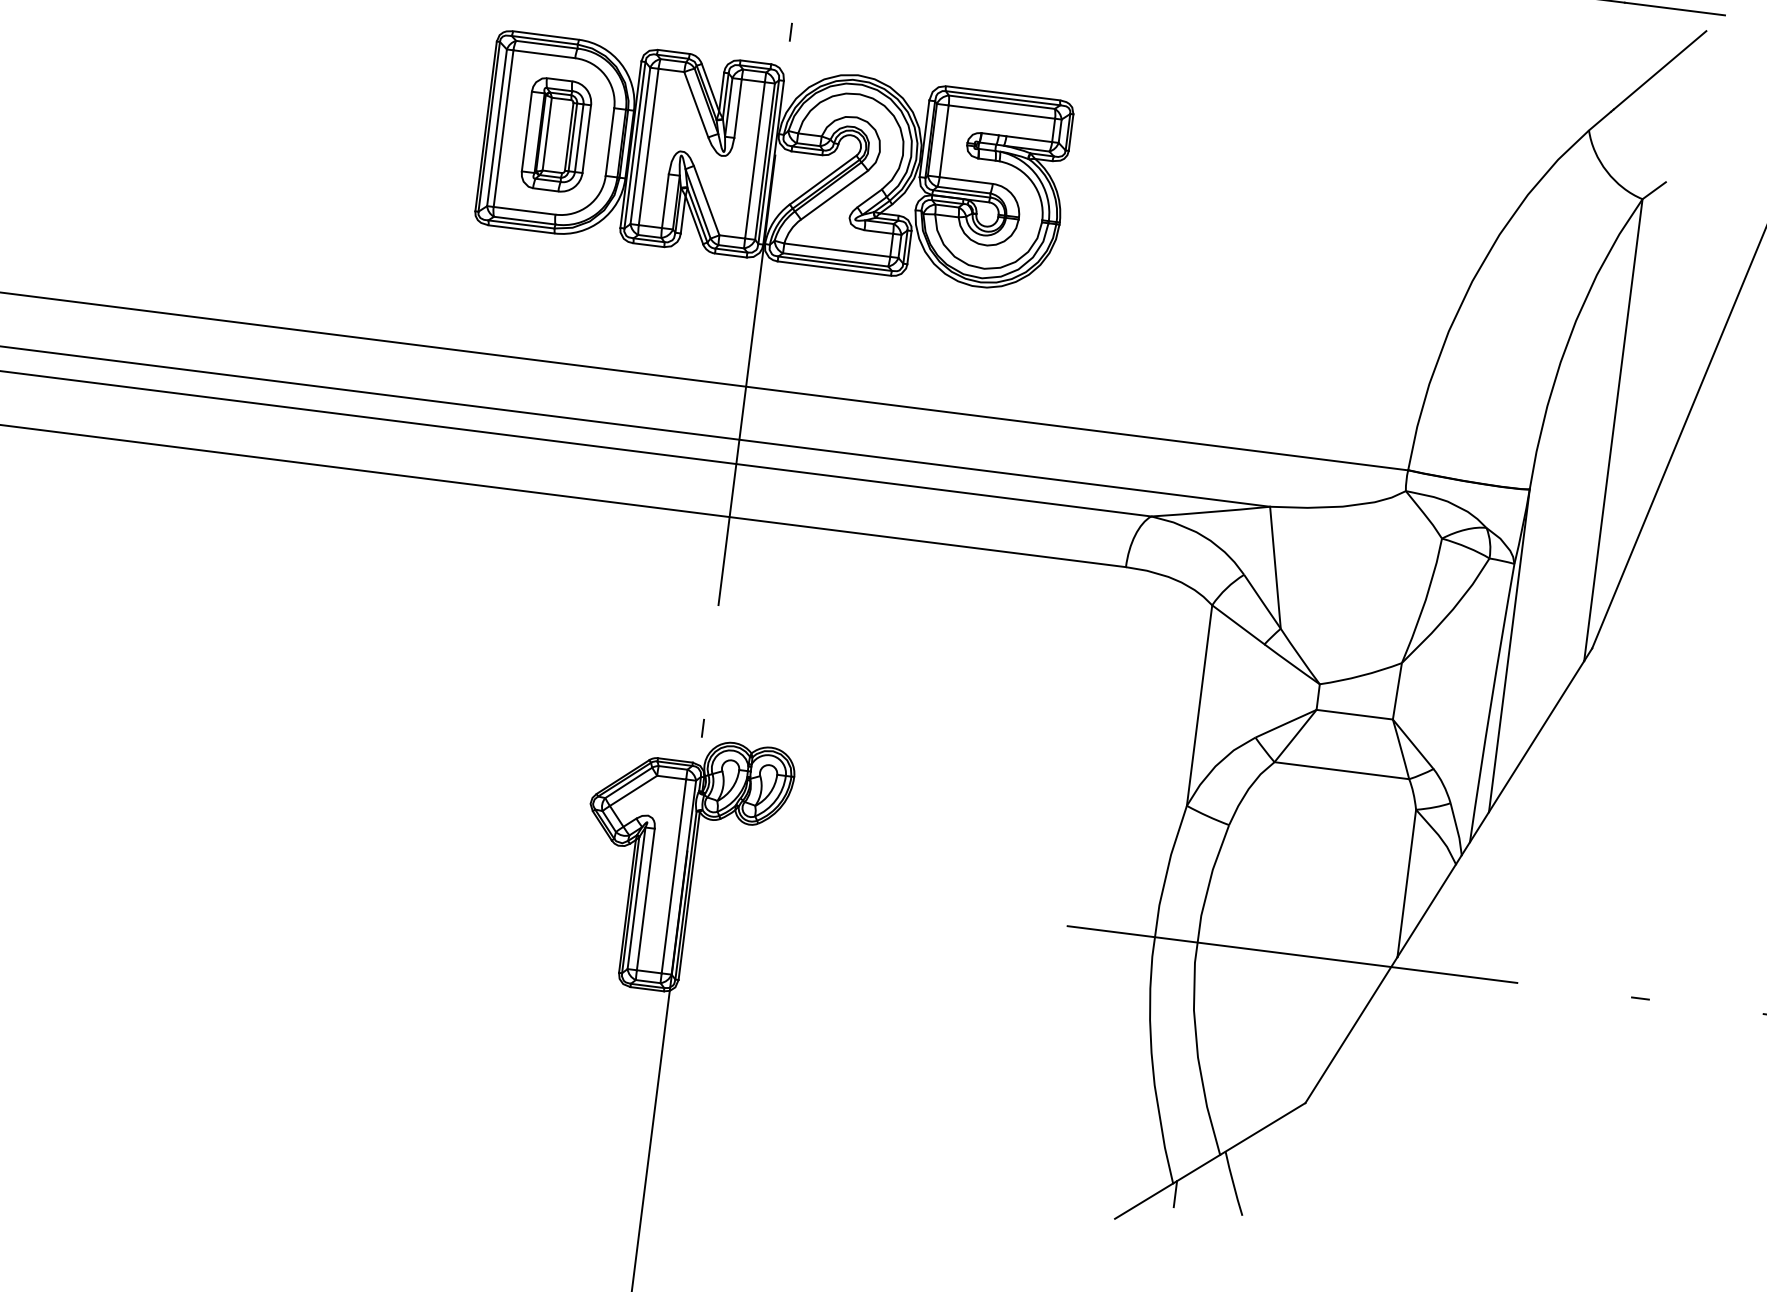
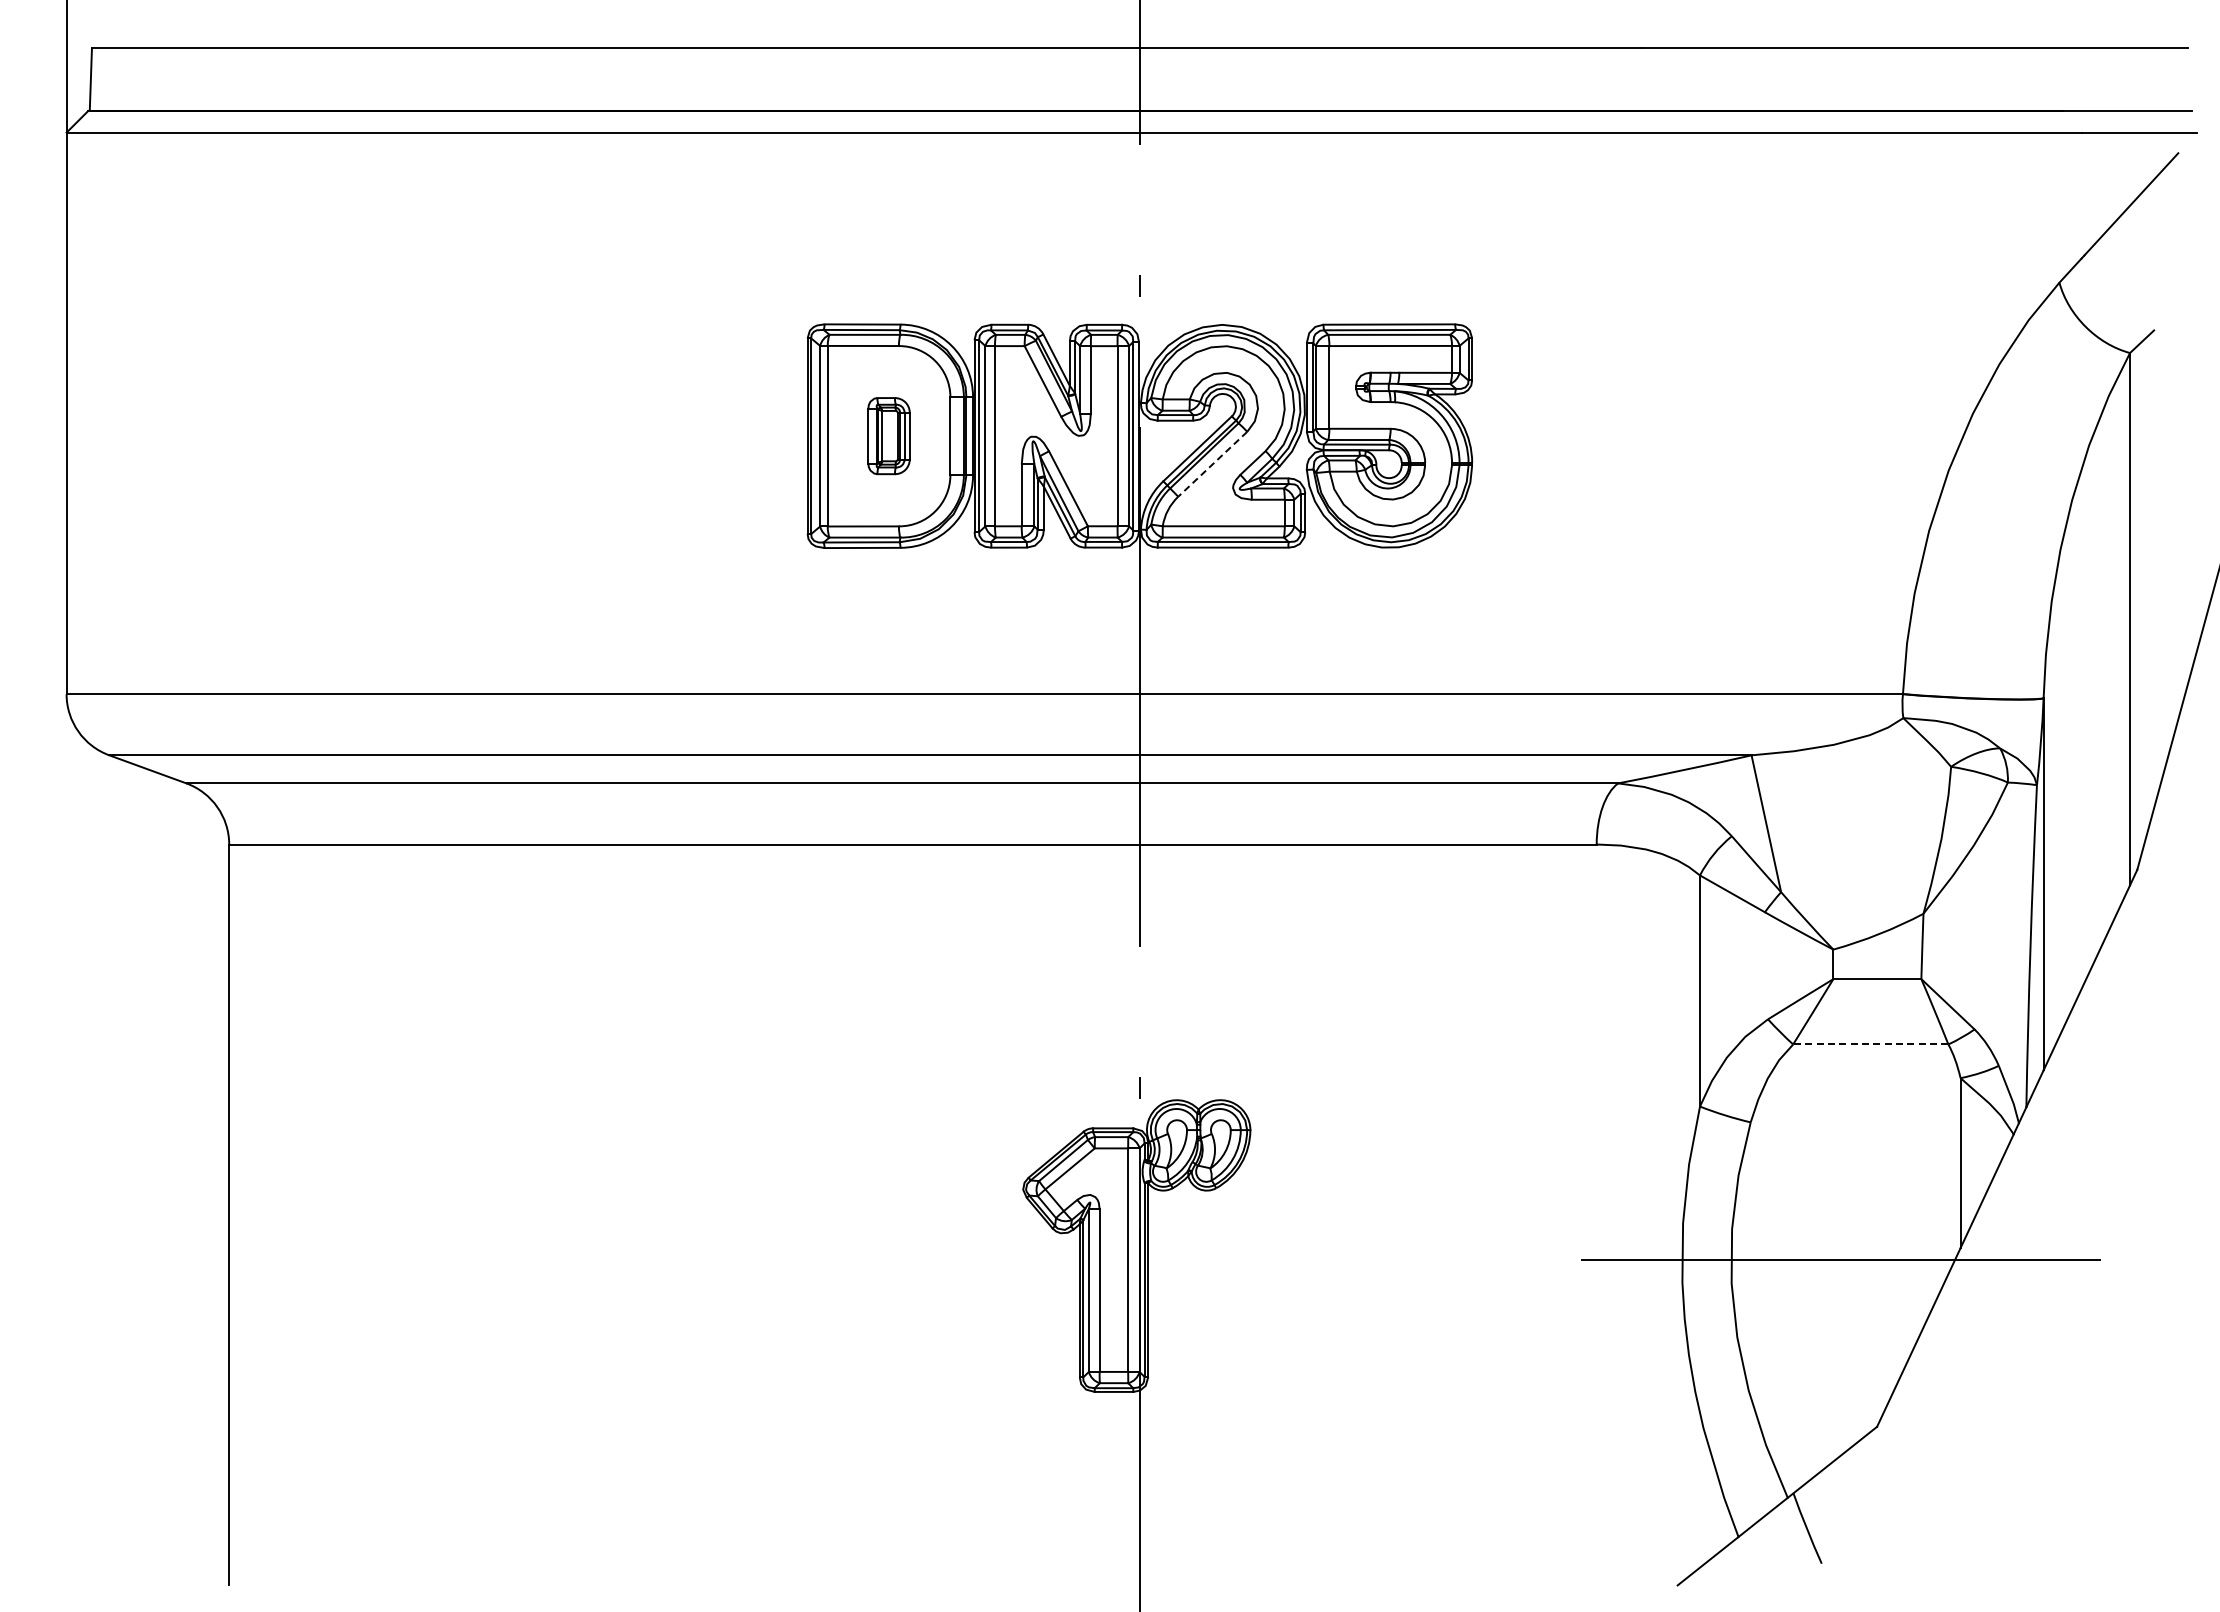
part: (556, 134) -> (888, 435), size x0.6
line: (834, 195) -> (1212, 464), solid -> dashed
line: (1341, 770) -> (1870, 1044), solid -> dashed
line: (1175, 1193) -> (1742, 1548), removed

